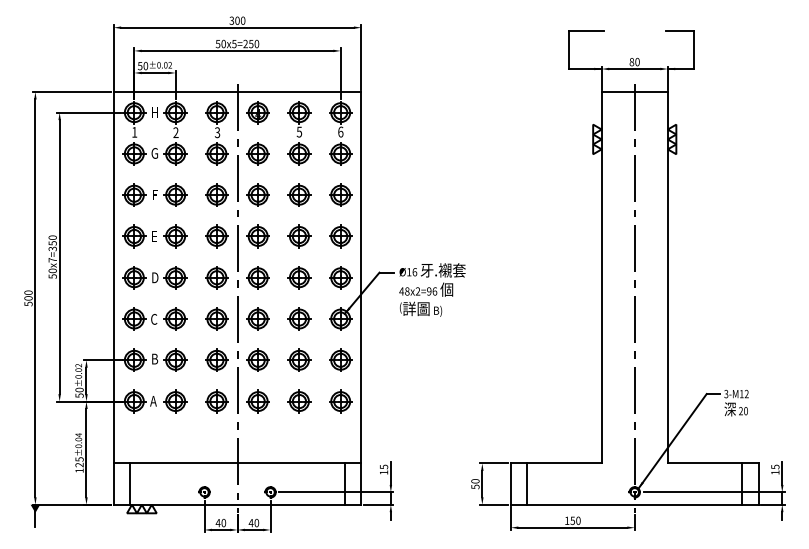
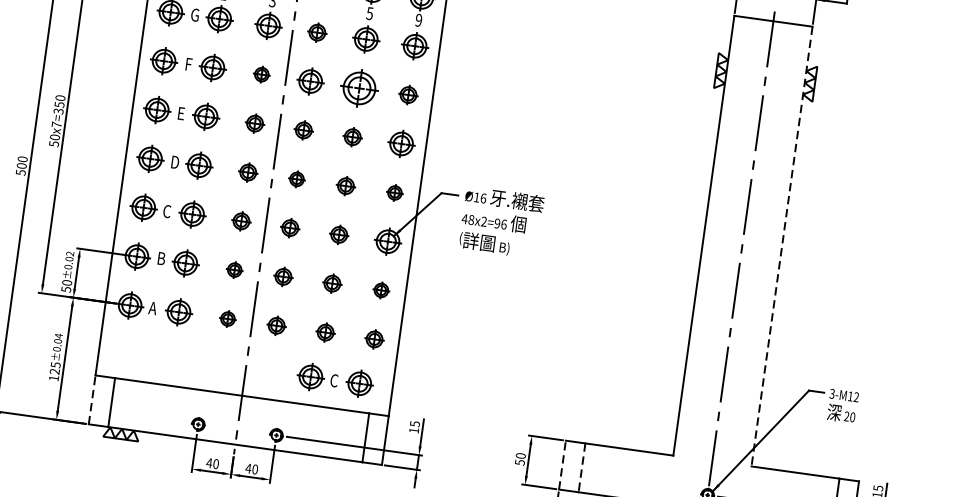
text: (340, 131) -> (418, 19), 6 -> 9
part: (257, 153) -> (316, 32), size x0.7
part: (216, 194) -> (261, 73), size x0.6
part: (299, 194) -> (359, 87), size x1.4
part: (340, 194) -> (408, 94), size x0.7
part: (216, 236) -> (254, 123), size x0.7
part: (257, 236) -> (303, 130), size x0.7
part: (299, 236) -> (352, 137), size x0.7
part: (216, 277) -> (247, 172), size x0.7
part: (257, 277) -> (296, 178), size x0.6
part: (299, 277) -> (346, 185), size x0.7
part: (340, 277) -> (394, 192), size x0.6
line: (667, 277) -> (781, 246), solid -> dashed
part: (216, 318) -> (241, 220), size x0.7
part: (257, 318) -> (289, 227), size x0.7
part: (299, 318) -> (339, 234), size x0.7
part: (216, 359) -> (234, 269), size x0.6
part: (257, 359) -> (282, 275), size x0.7
part: (299, 359) -> (332, 282), size x0.7
part: (340, 359) -> (381, 289), size x0.6
part: (216, 401) -> (227, 318), size x0.6
part: (257, 401) -> (275, 325), size x0.7
part: (299, 401) -> (325, 332), size x0.7
part: (340, 401) -> (374, 339), size x0.7
part: (312, 439) -> (334, 379), added
line: (113, 484) -> (91, 400), solid -> dashed
line: (510, 484) -> (561, 465), solid -> dashed
line: (527, 484) -> (582, 468), solid -> dashed

